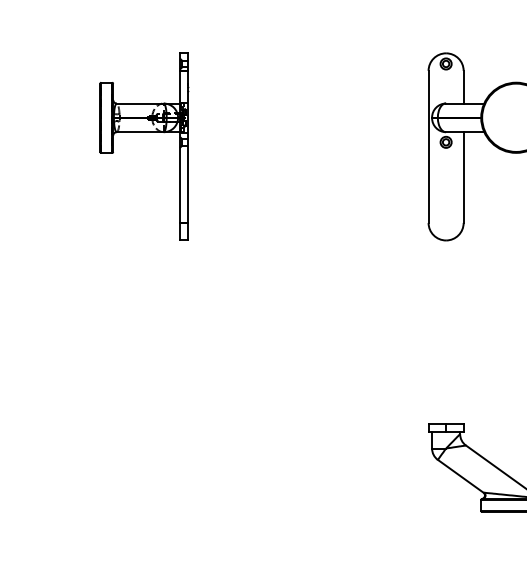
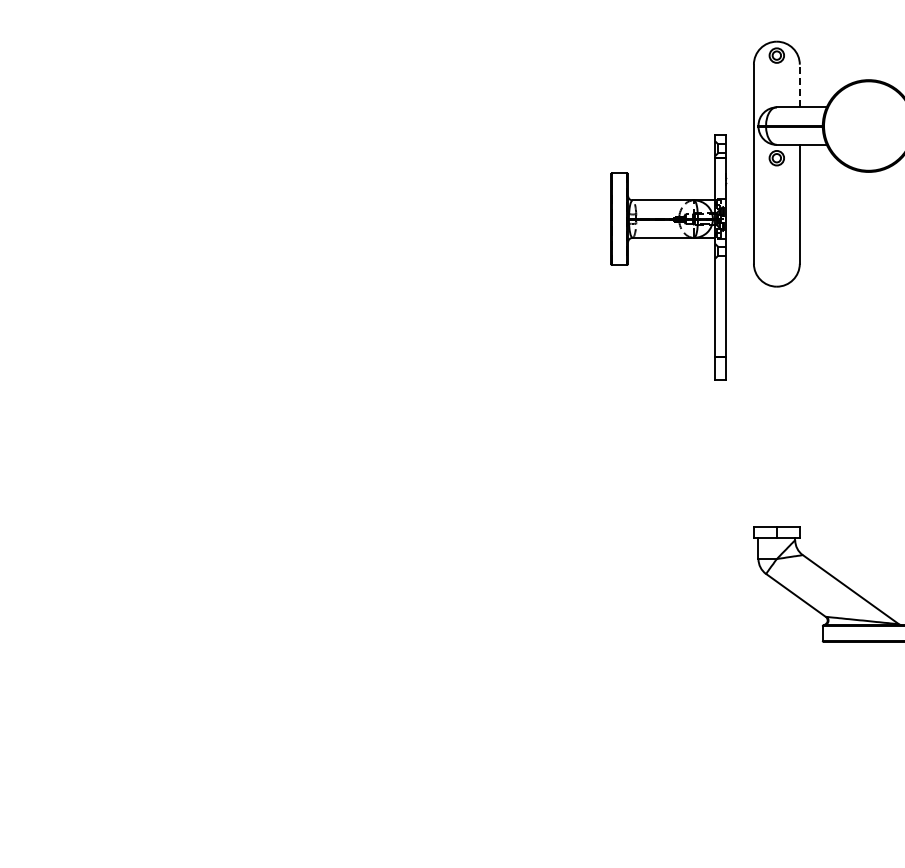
line: (463, 86) -> (799, 85), solid -> dashed
part: (144, 132) -> (668, 238), moved

